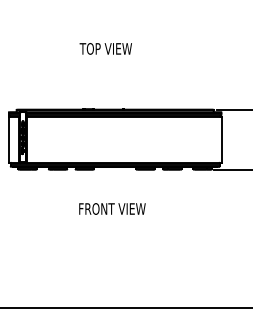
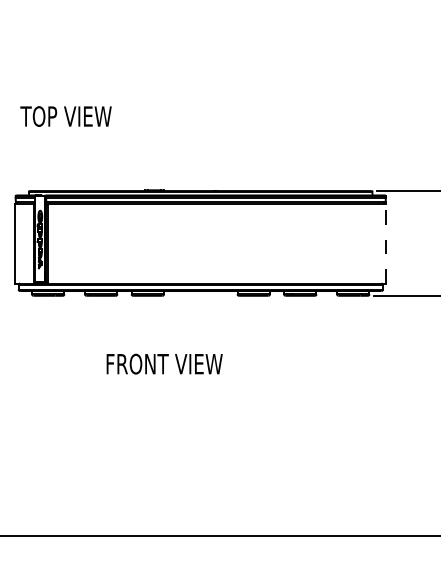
text: (105, 48) -> (65, 115), moved
line: (221, 139) -> (386, 243), solid -> dashed
text: (112, 208) -> (164, 363), moved

